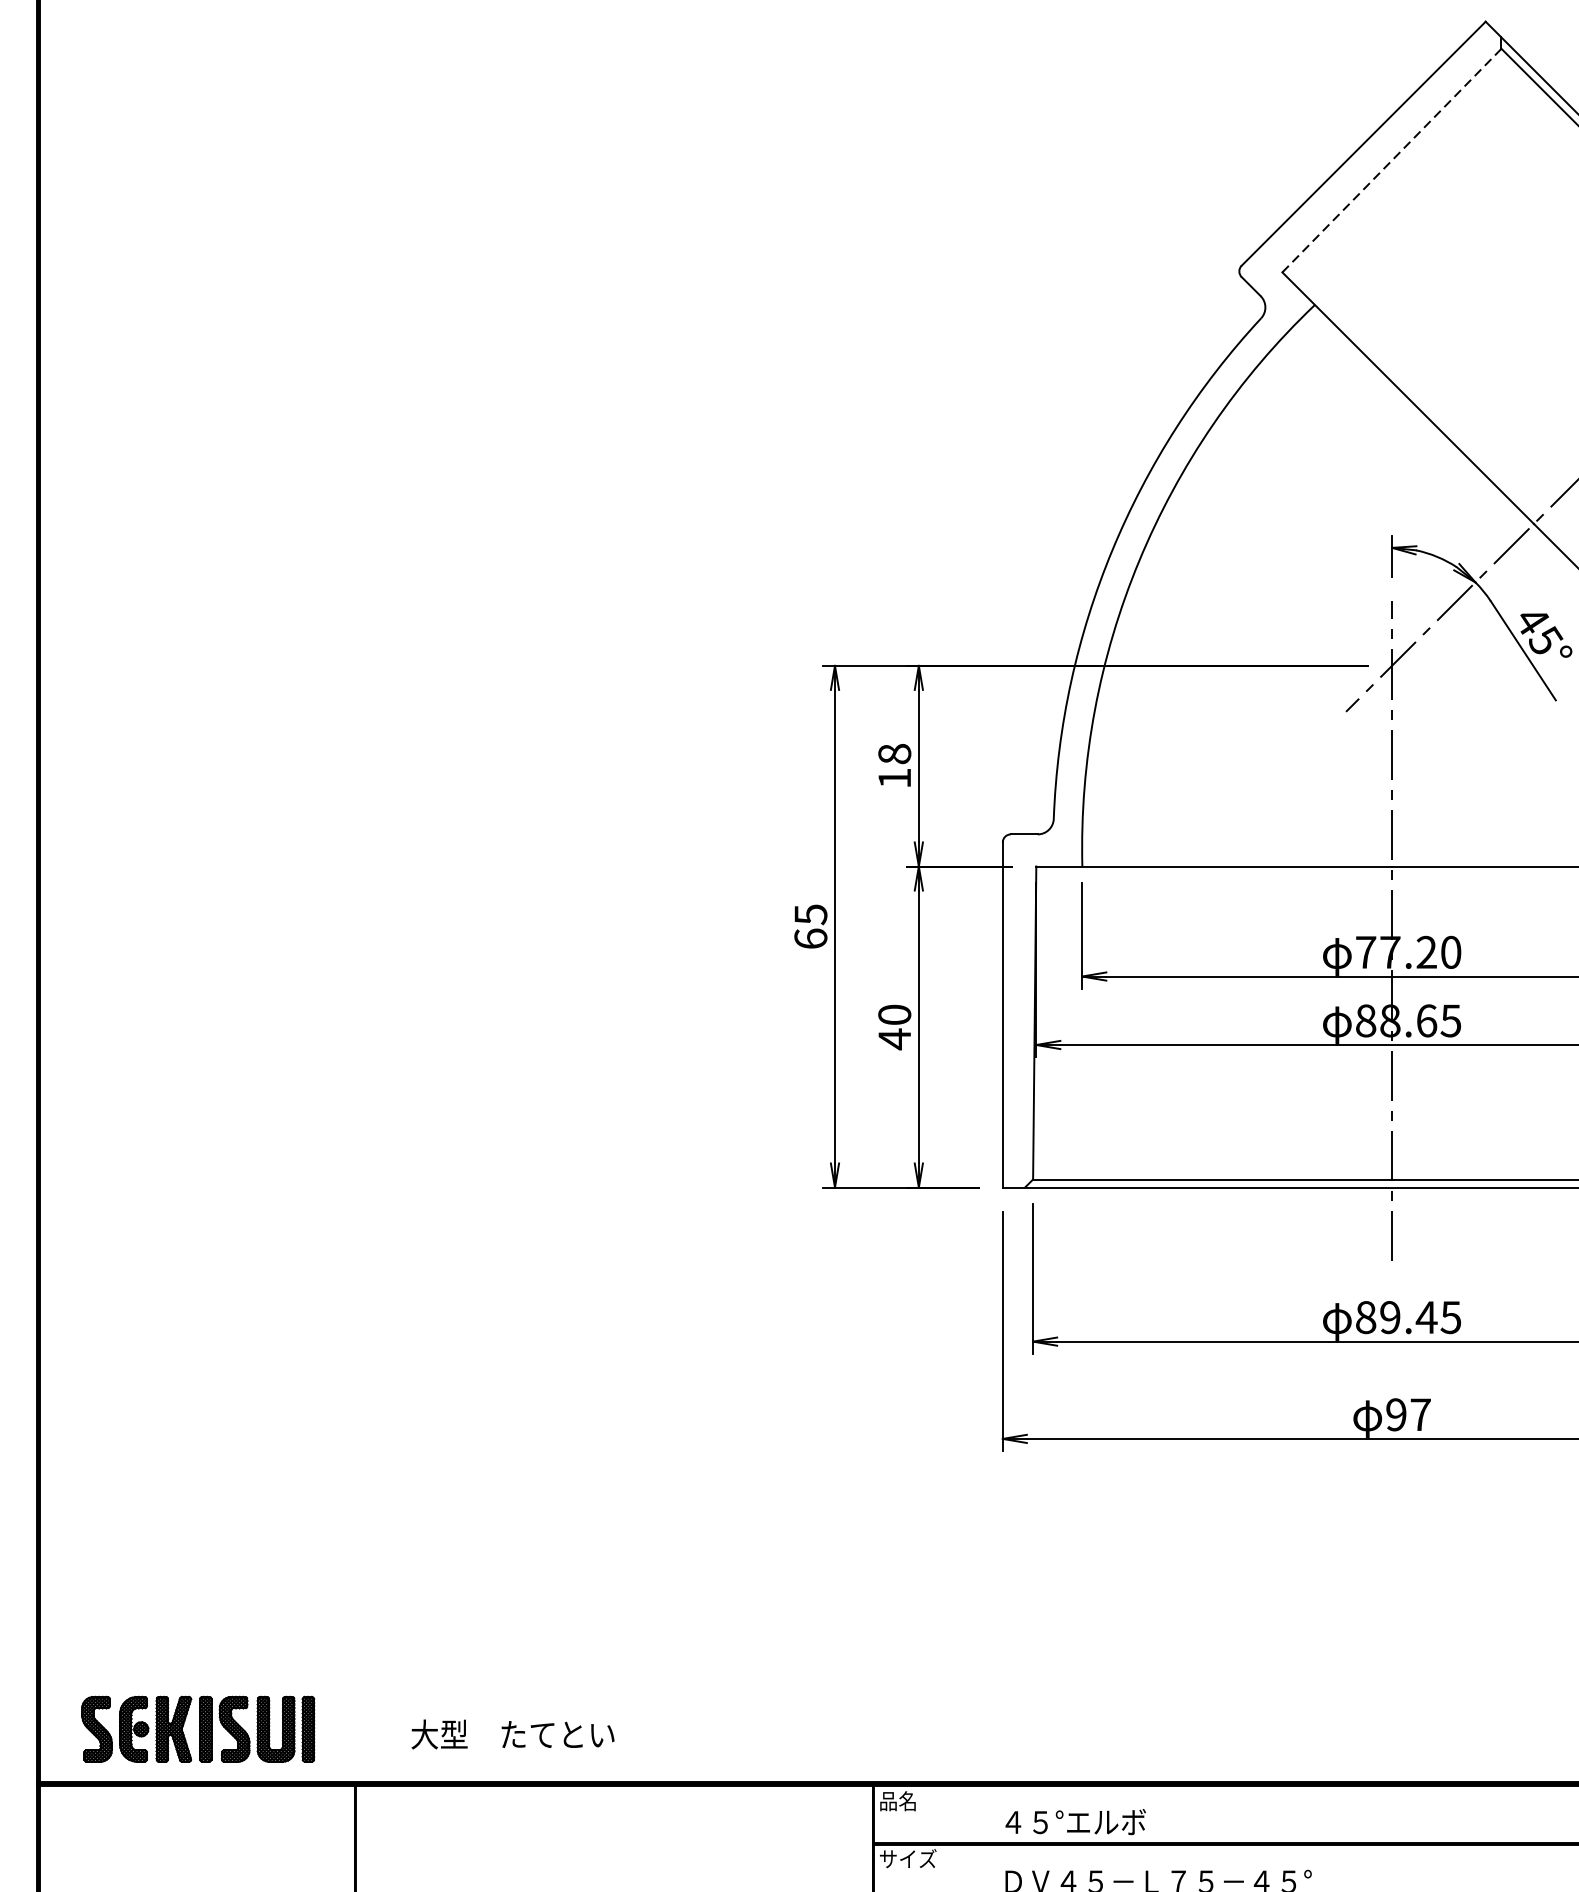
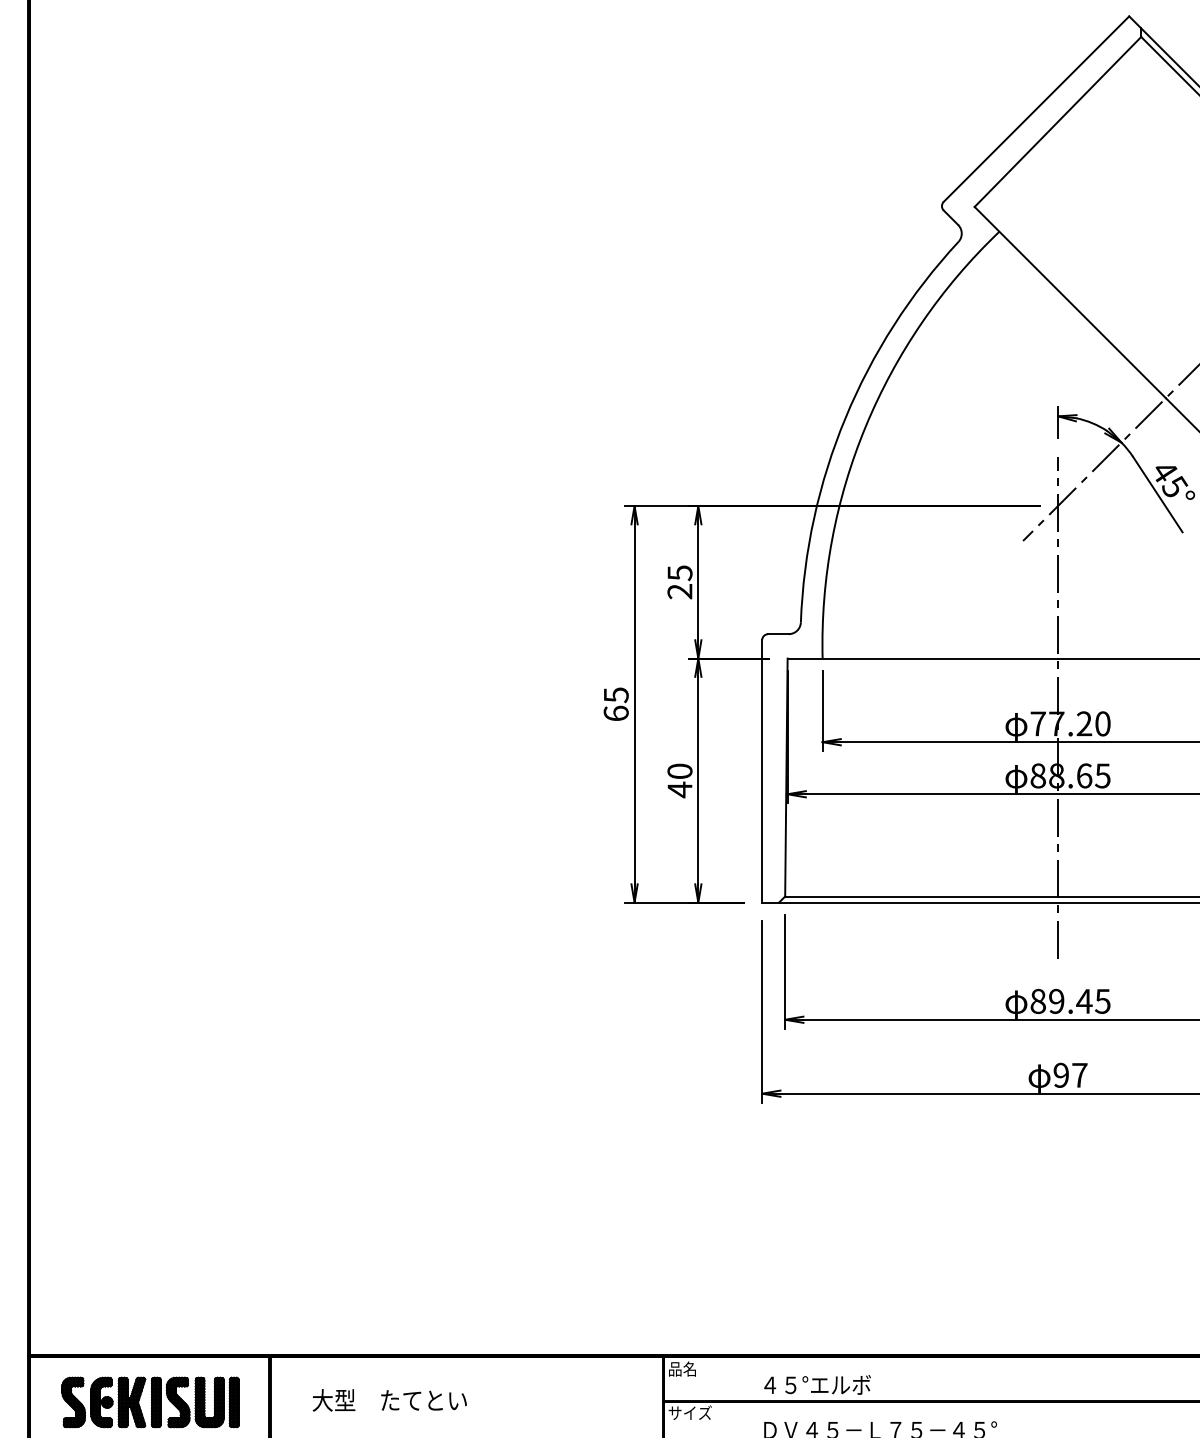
line: (1391, 159) -> (1057, 121), dashed -> solid
text: (894, 766) -> (679, 582), 18 -> 25
part: (198, 1729) -> (150, 1402), moved
text: (512, 1734) -> (389, 1400), moved

